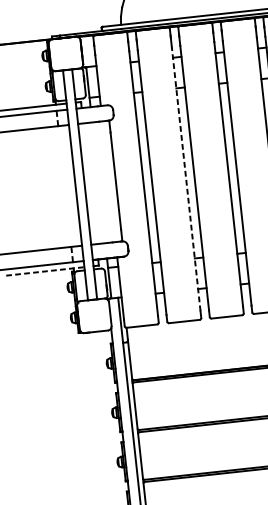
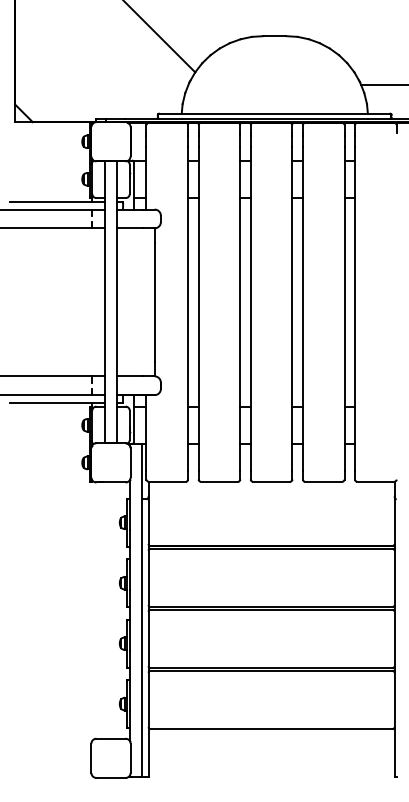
line: (186, 178) -> (240, 308), dashed -> solid
line: (45, 271) -> (57, 402), dashed -> solid

